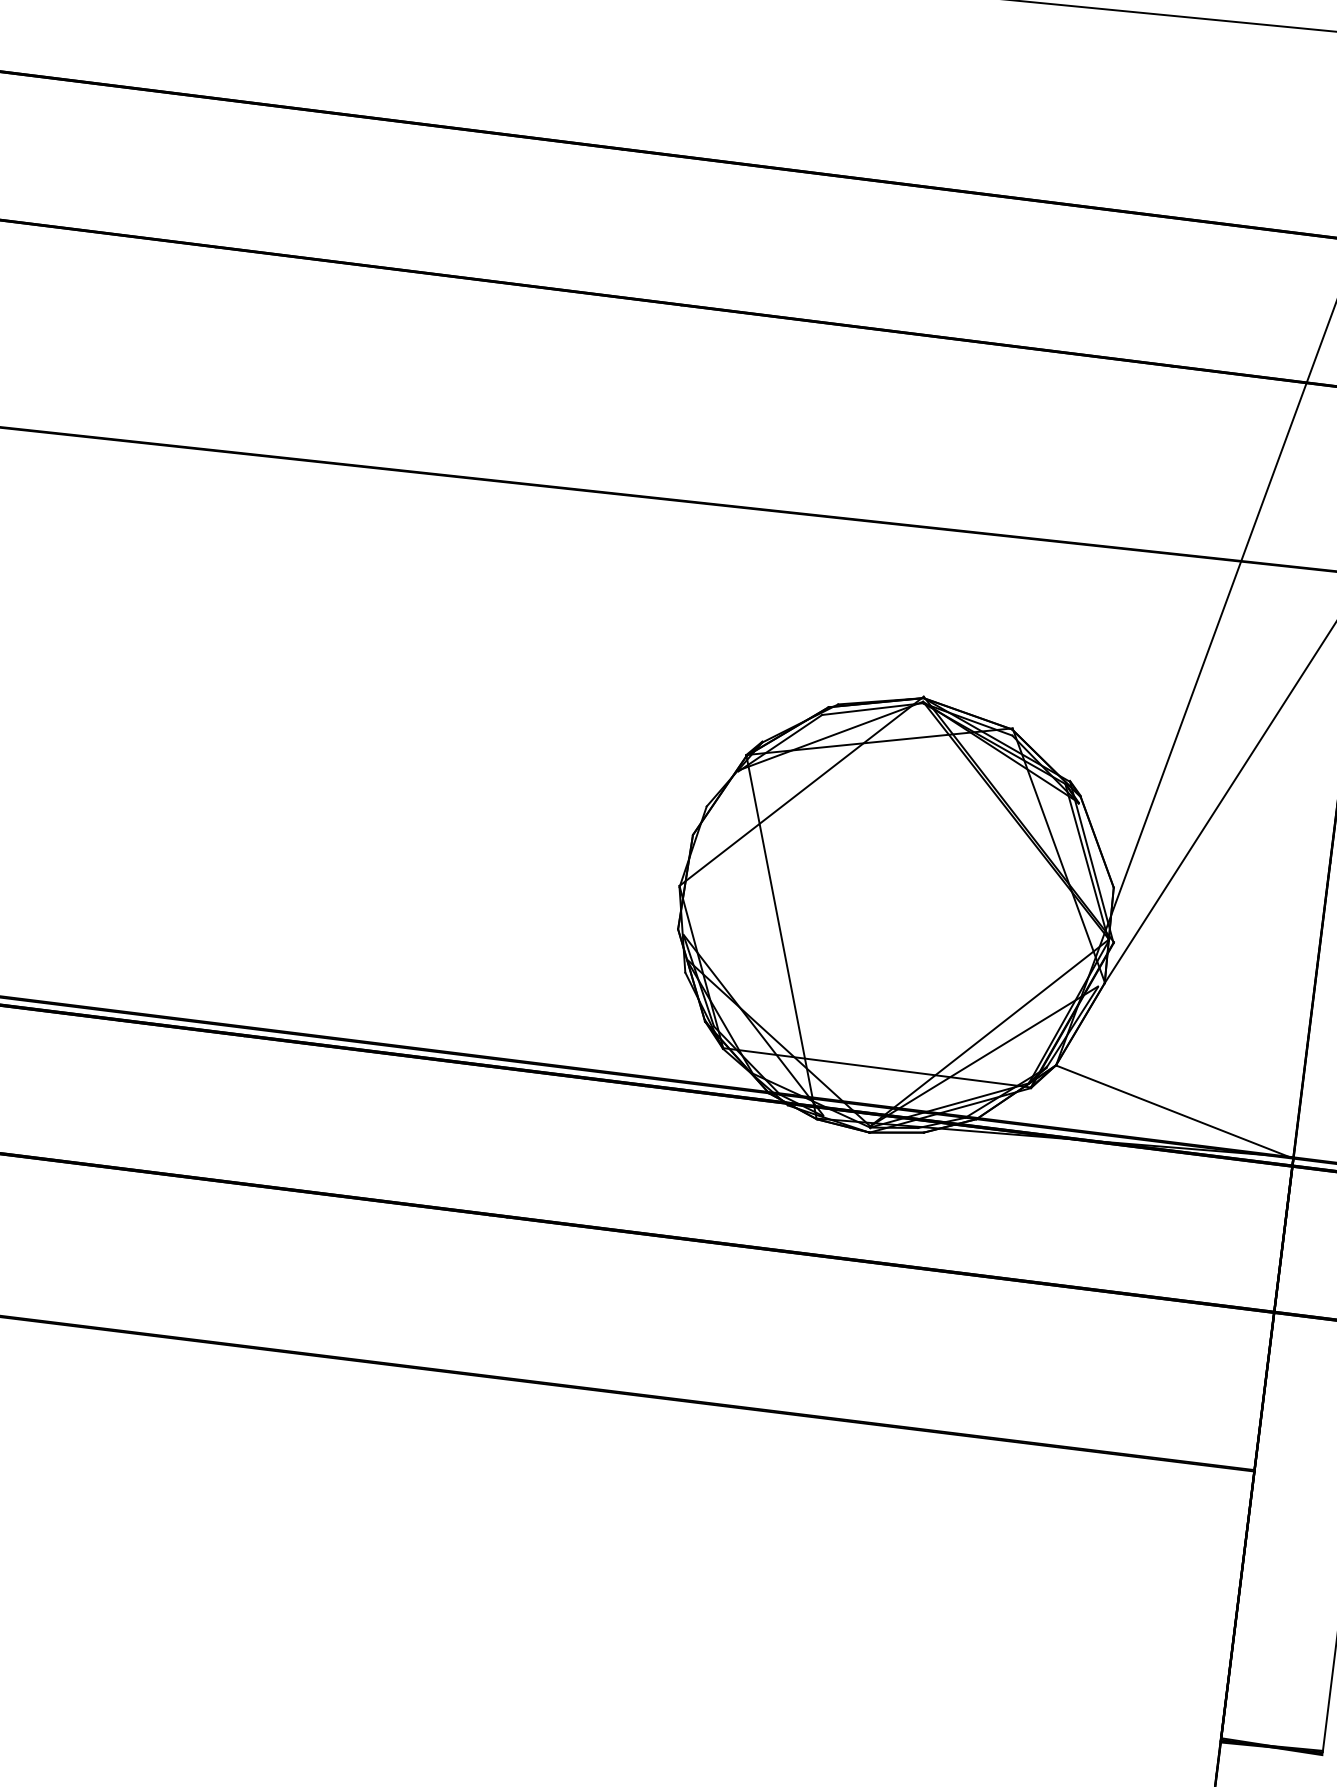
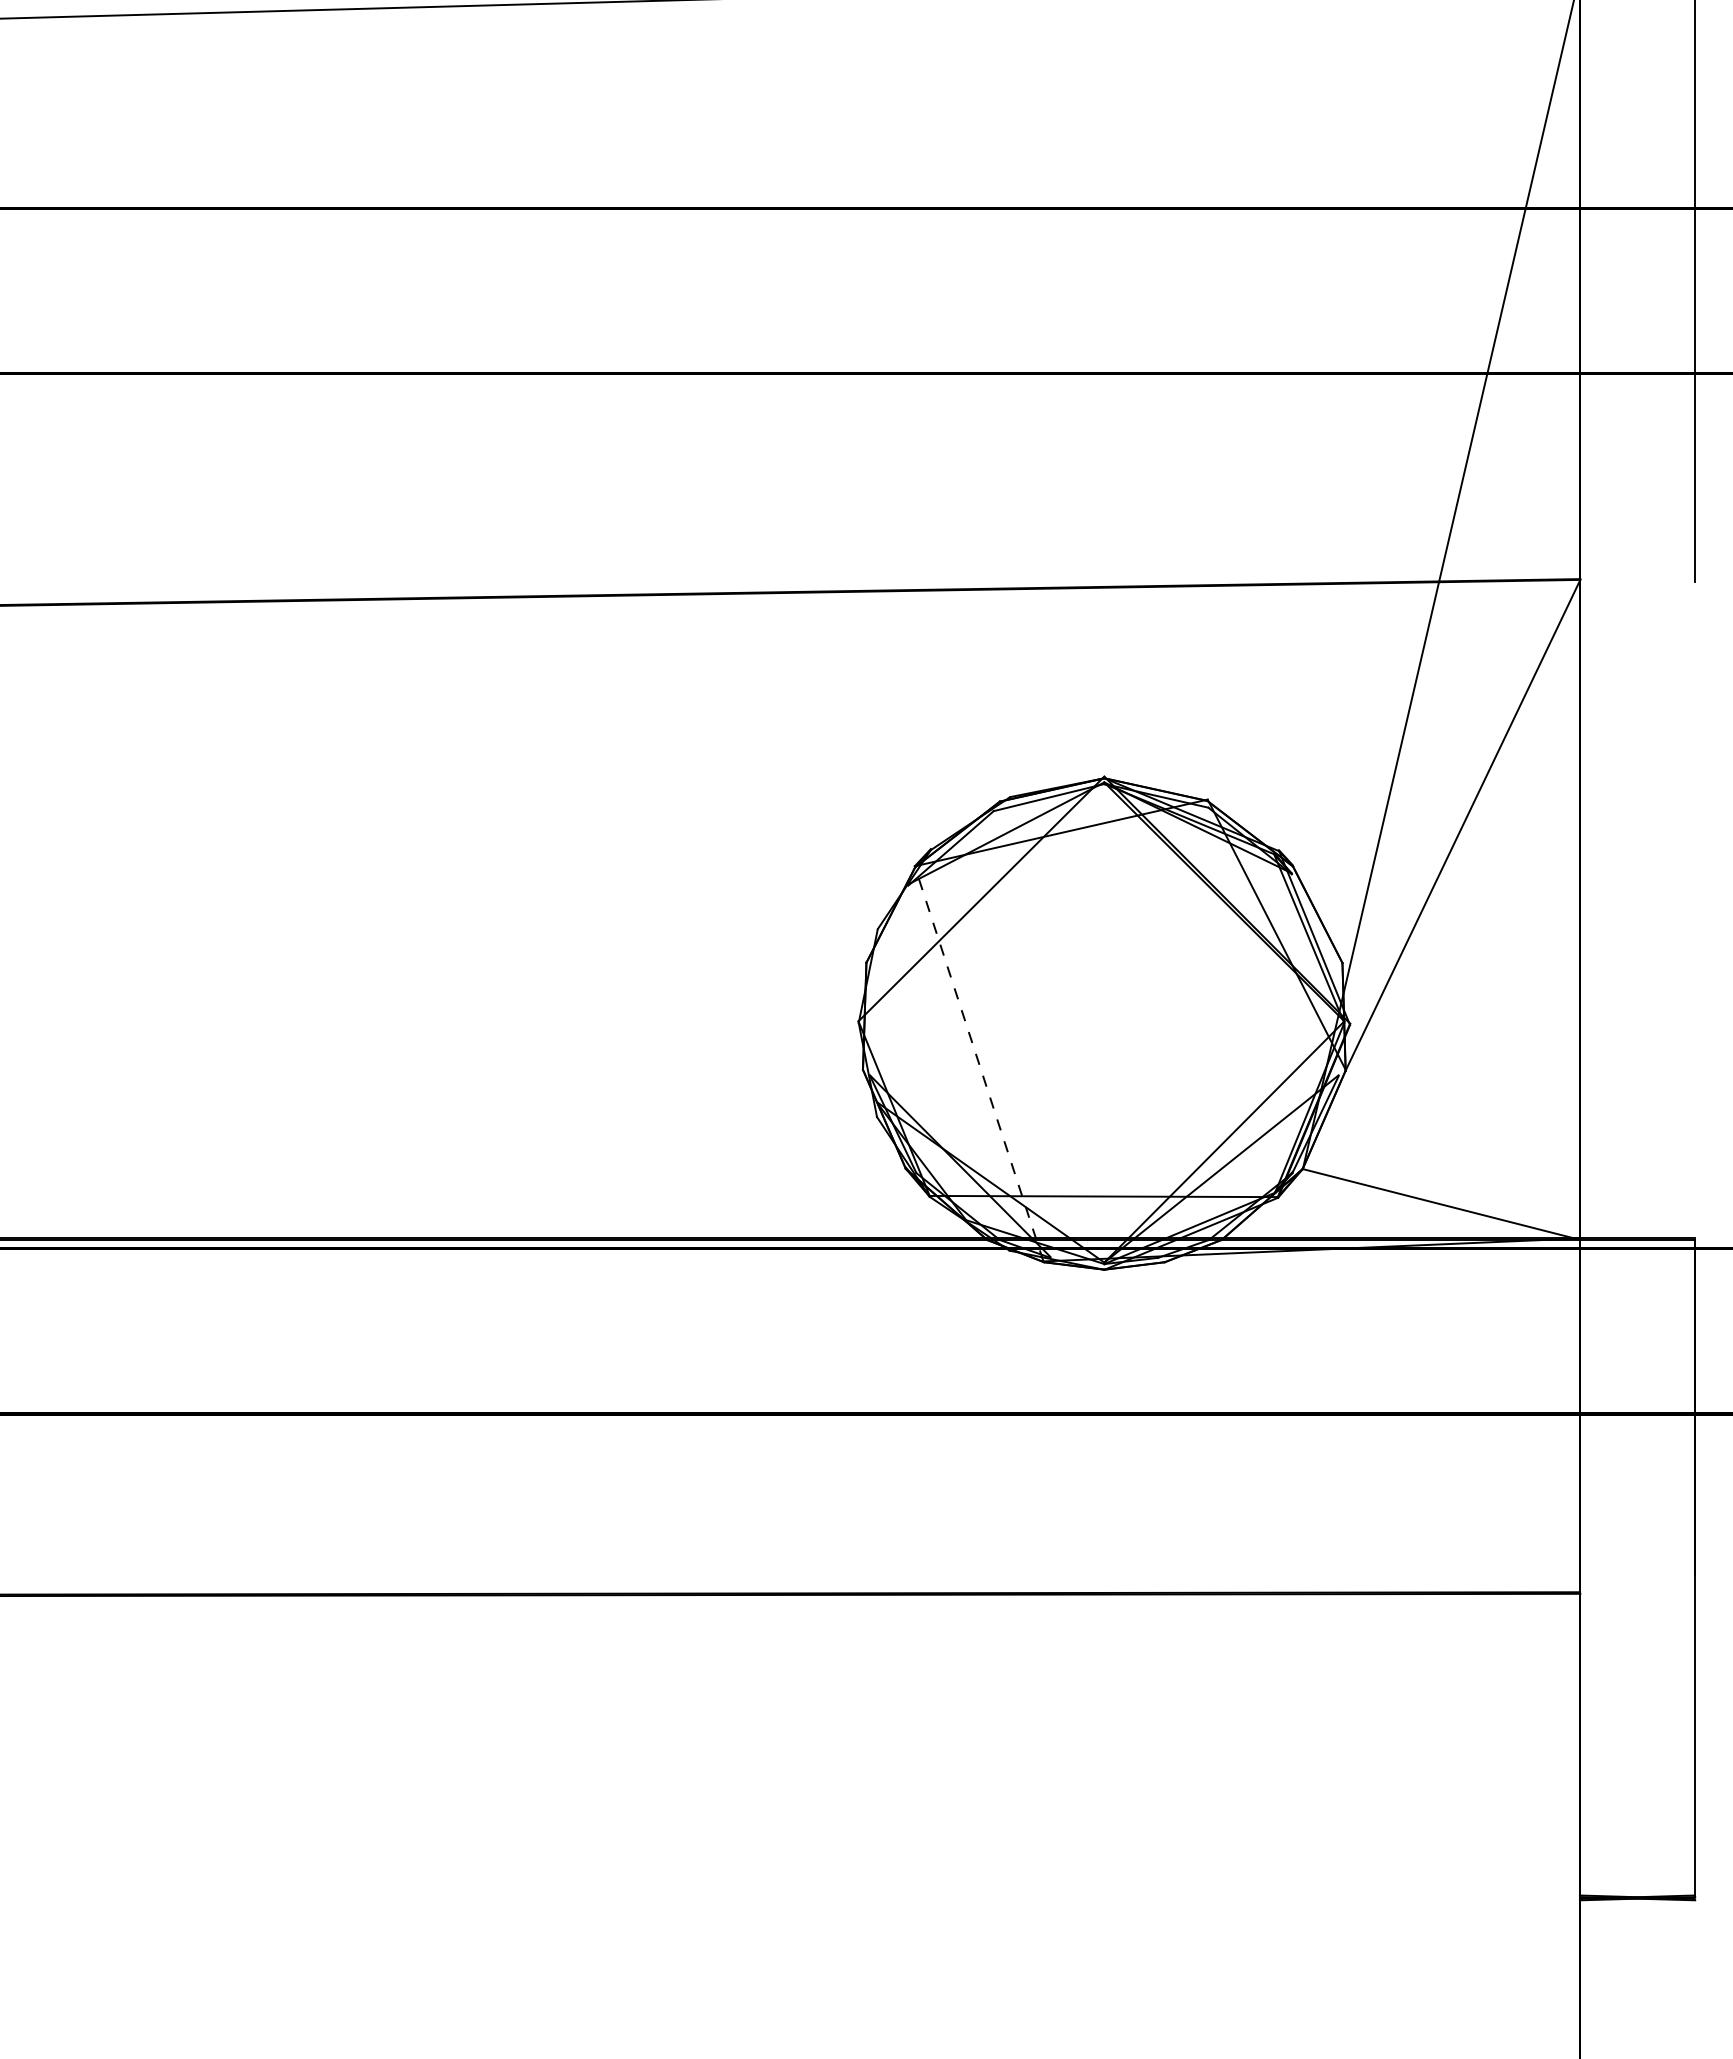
line: (781, 936) -> (979, 1063), solid -> dashed

